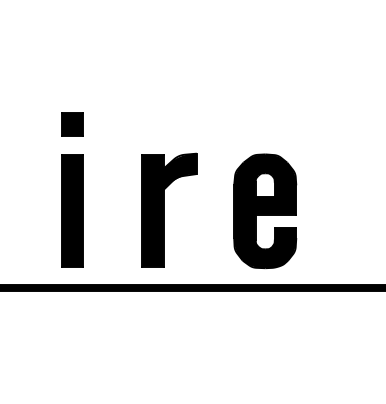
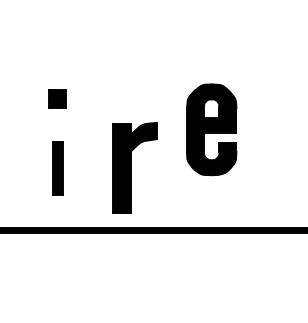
part: (72, 210) -> (57, 168), size x0.6
part: (265, 211) -> (211, 129), moved

